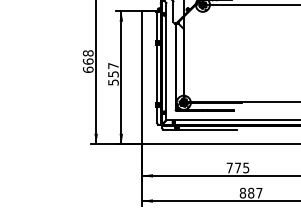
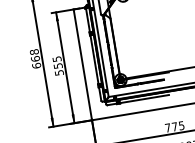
text: (113, 66) -> (57, 59), 557 -> 555

